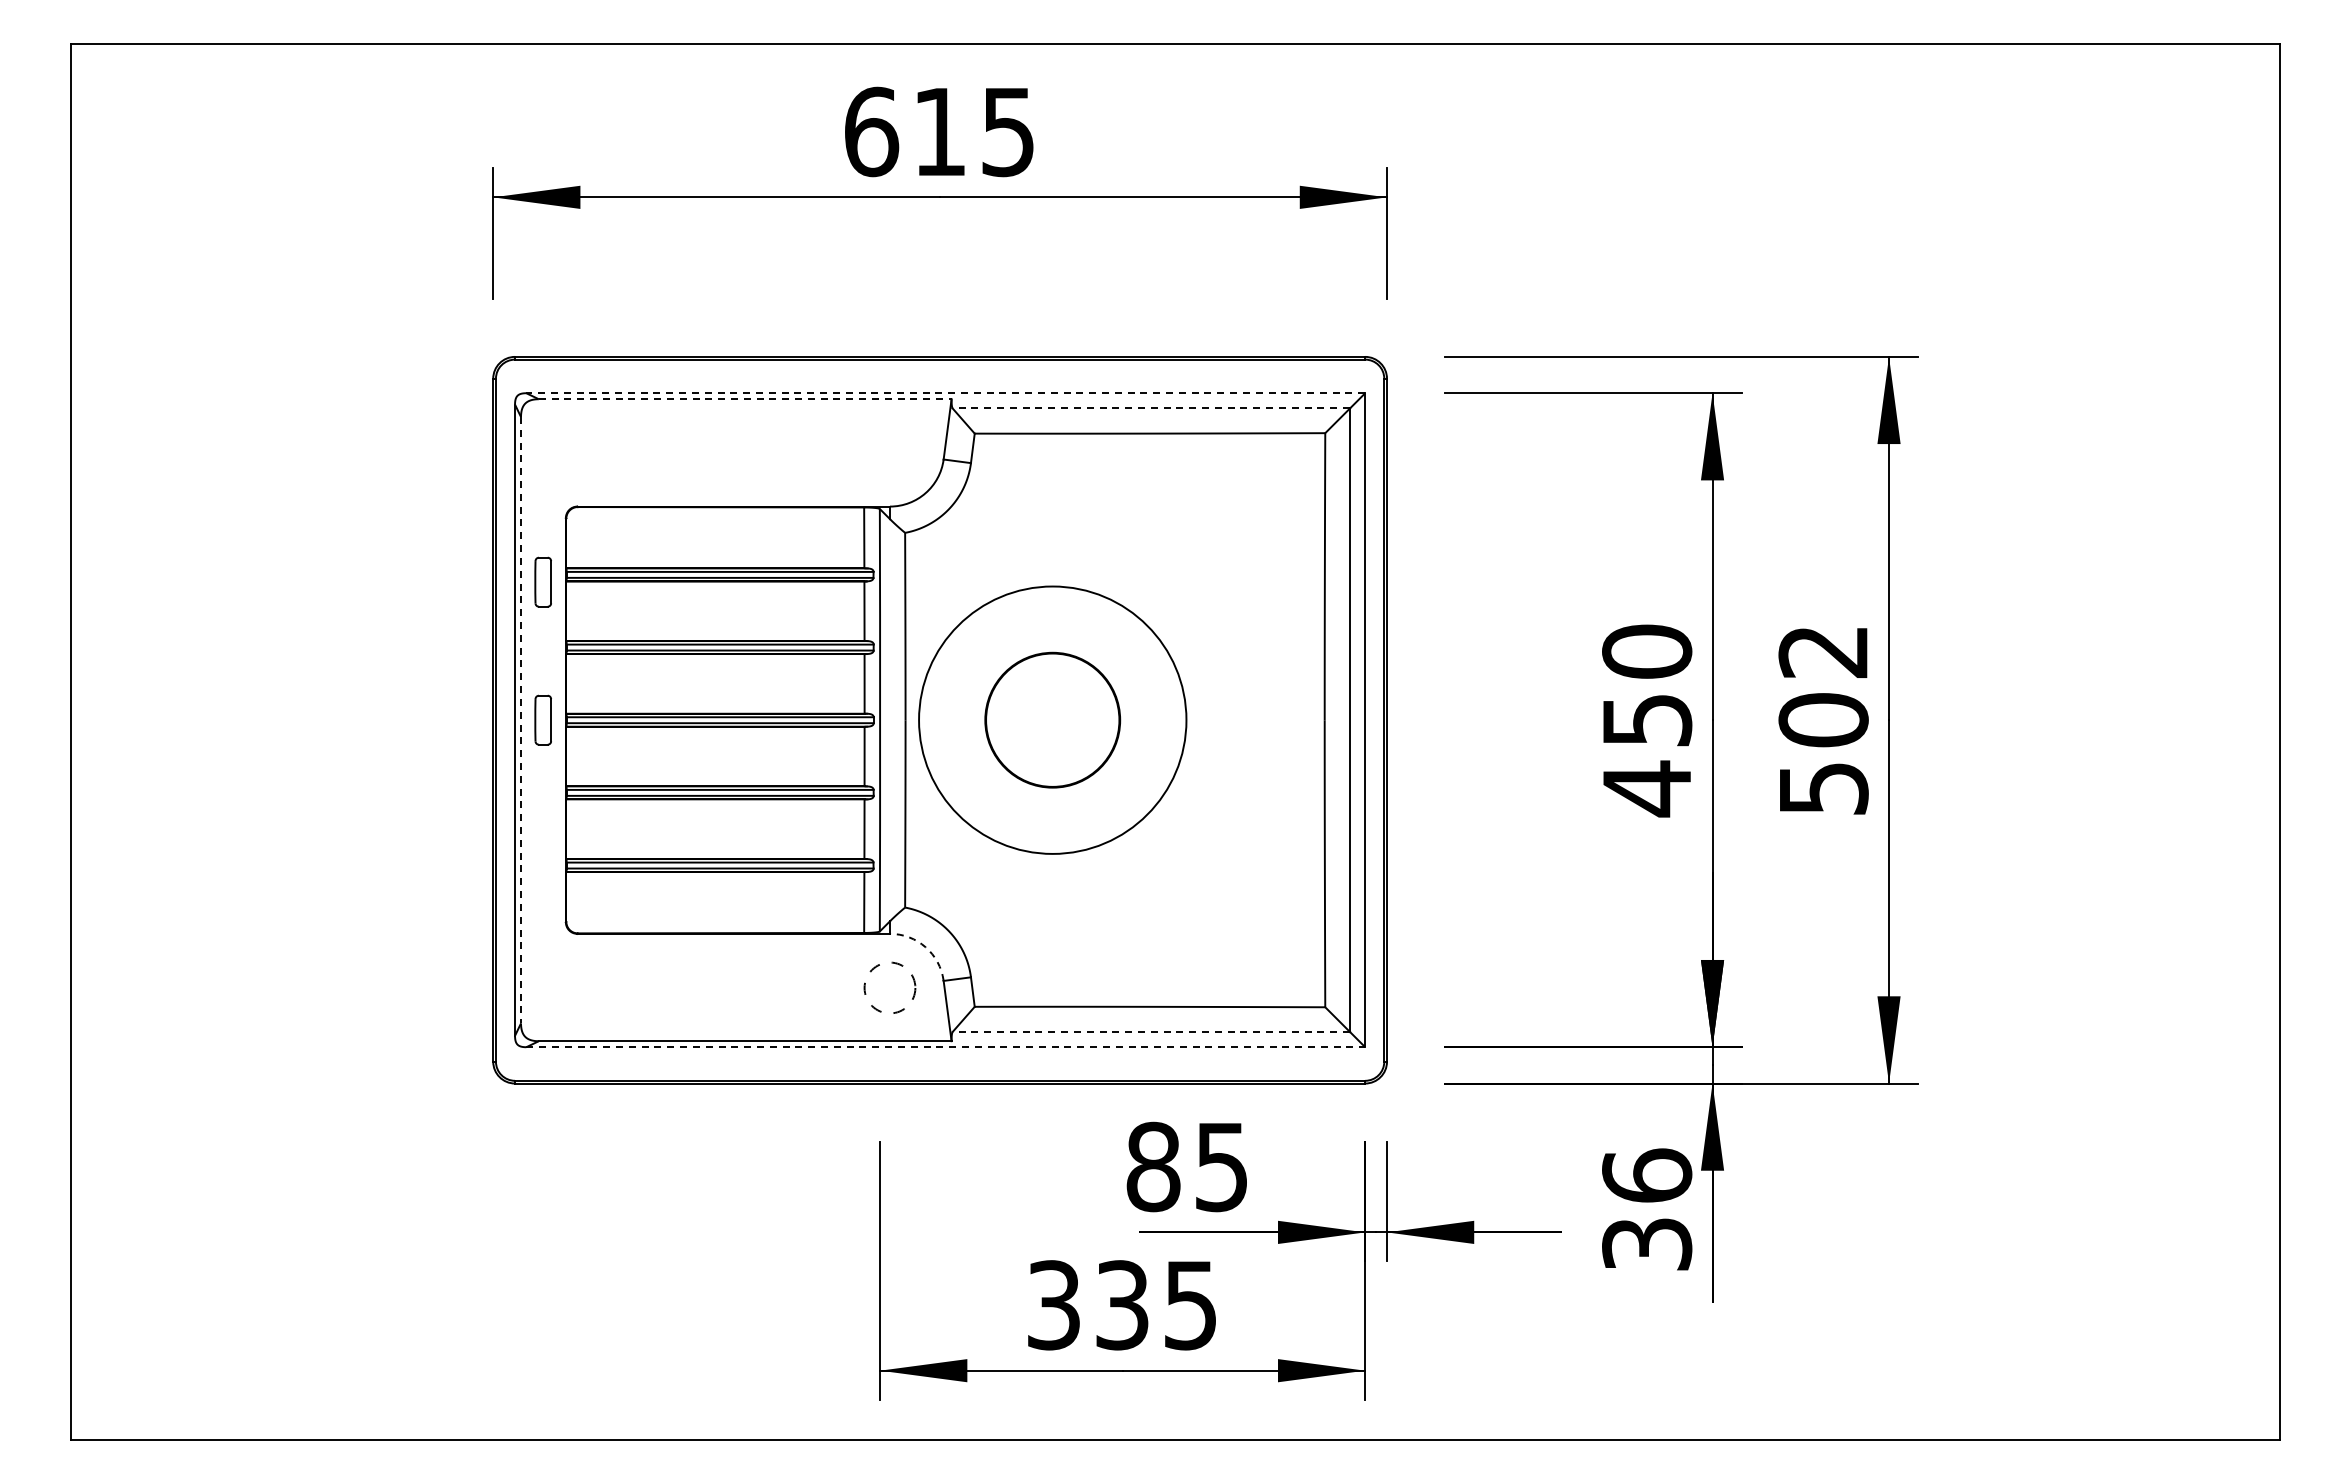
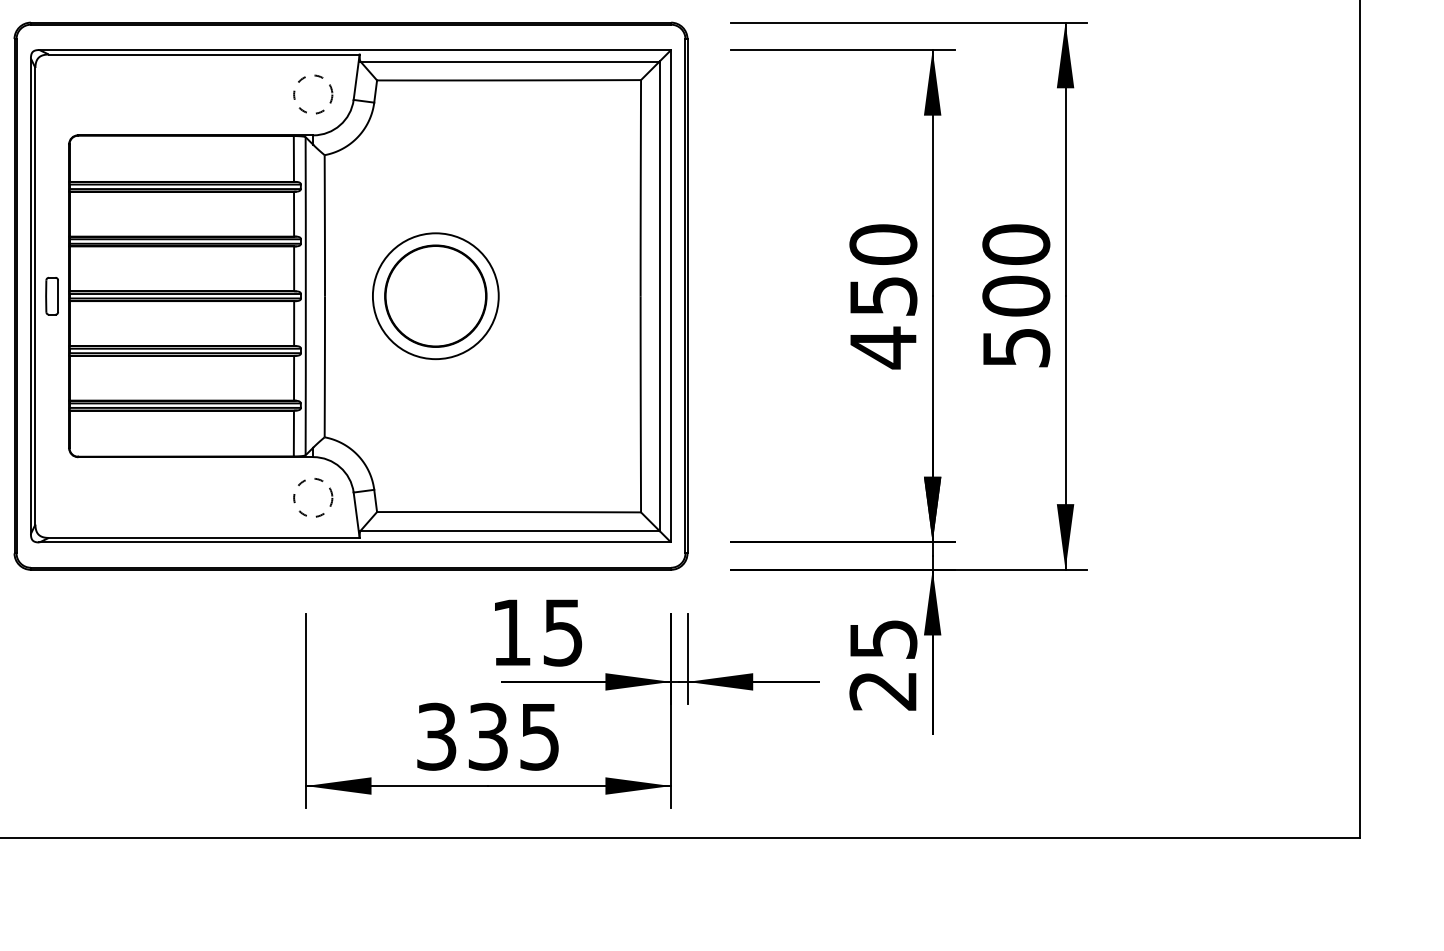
line: (945, 393) -> (355, 50), dashed -> solid
line: (745, 399) -> (204, 54), dashed -> solid
line: (1151, 408) -> (510, 61), dashed -> solid
circle: (889, 452) -> (312, 94), added
part: (542, 581) -> (51, 191), removed
text: (1823, 651) -> (1016, 244), 502 -> 500
circle: (1052, 719) -> (435, 295), size x0.62
line: (521, 720) -> (35, 296), dashed -> solid
arc: (925, 947) -> (340, 467), dashed -> solid
line: (1151, 1031) -> (510, 530), dashed -> solid
line: (946, 1047) -> (355, 542), dashed -> solid
text: (1153, 1166) -> (511, 632), 85 -> 15
text: (1647, 1209) -> (883, 664), 36 -> 25

